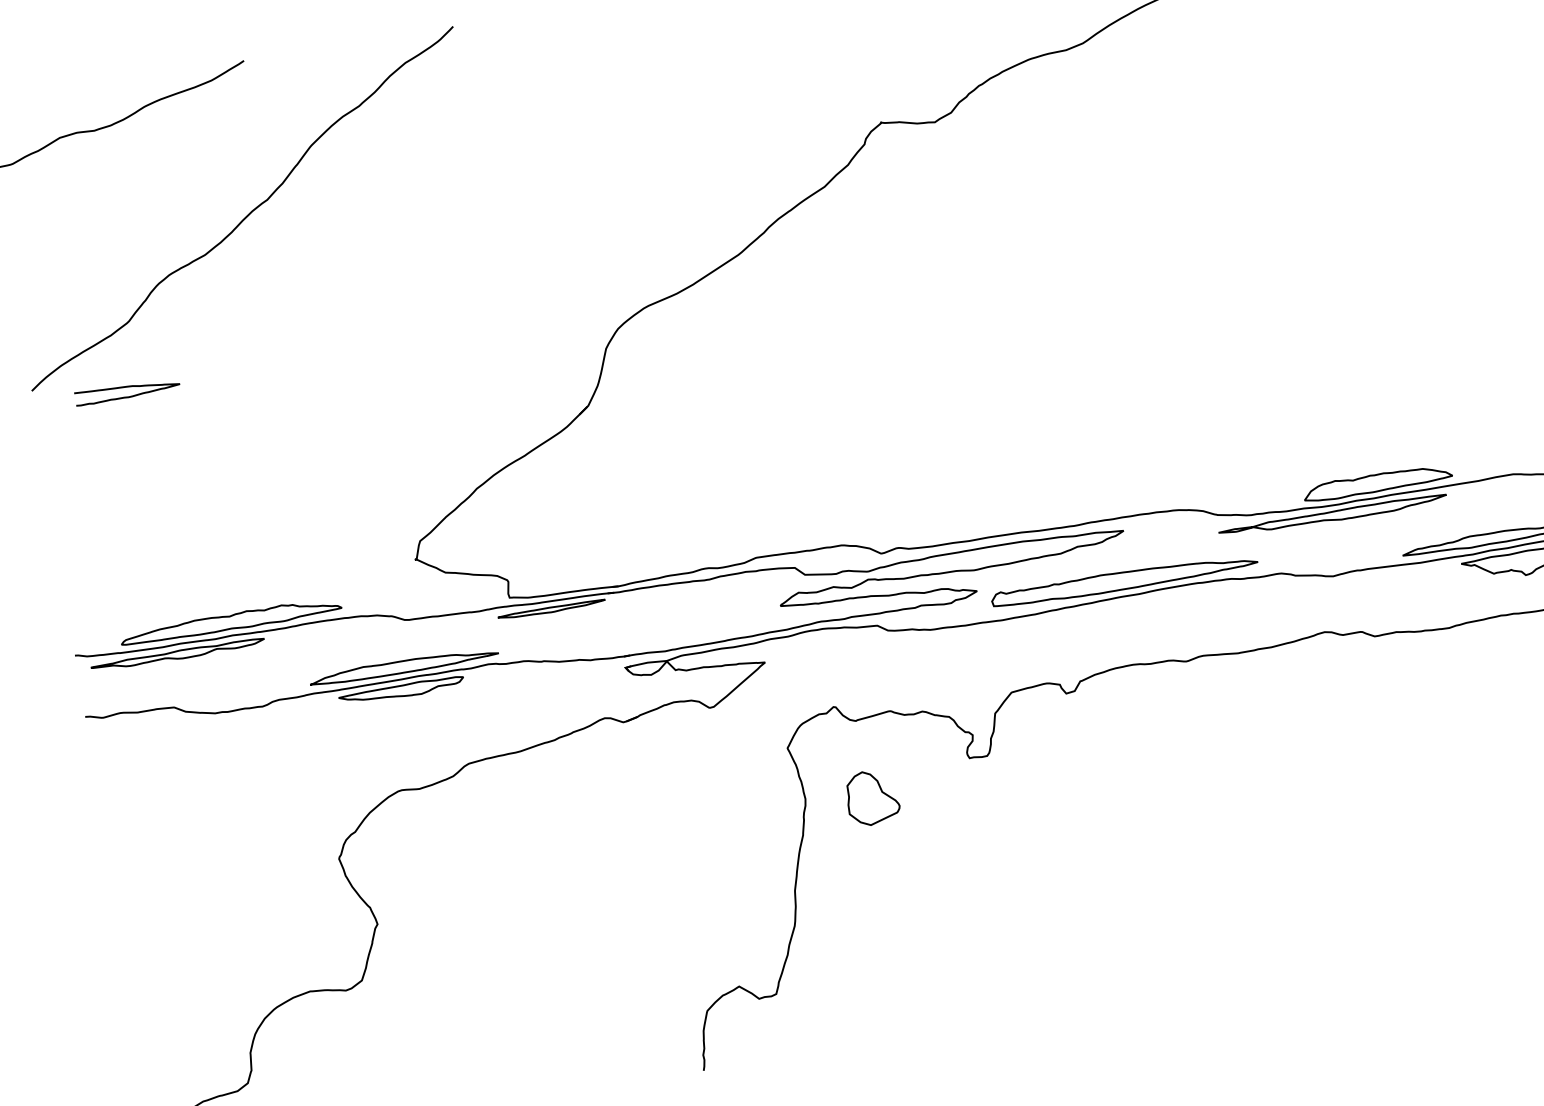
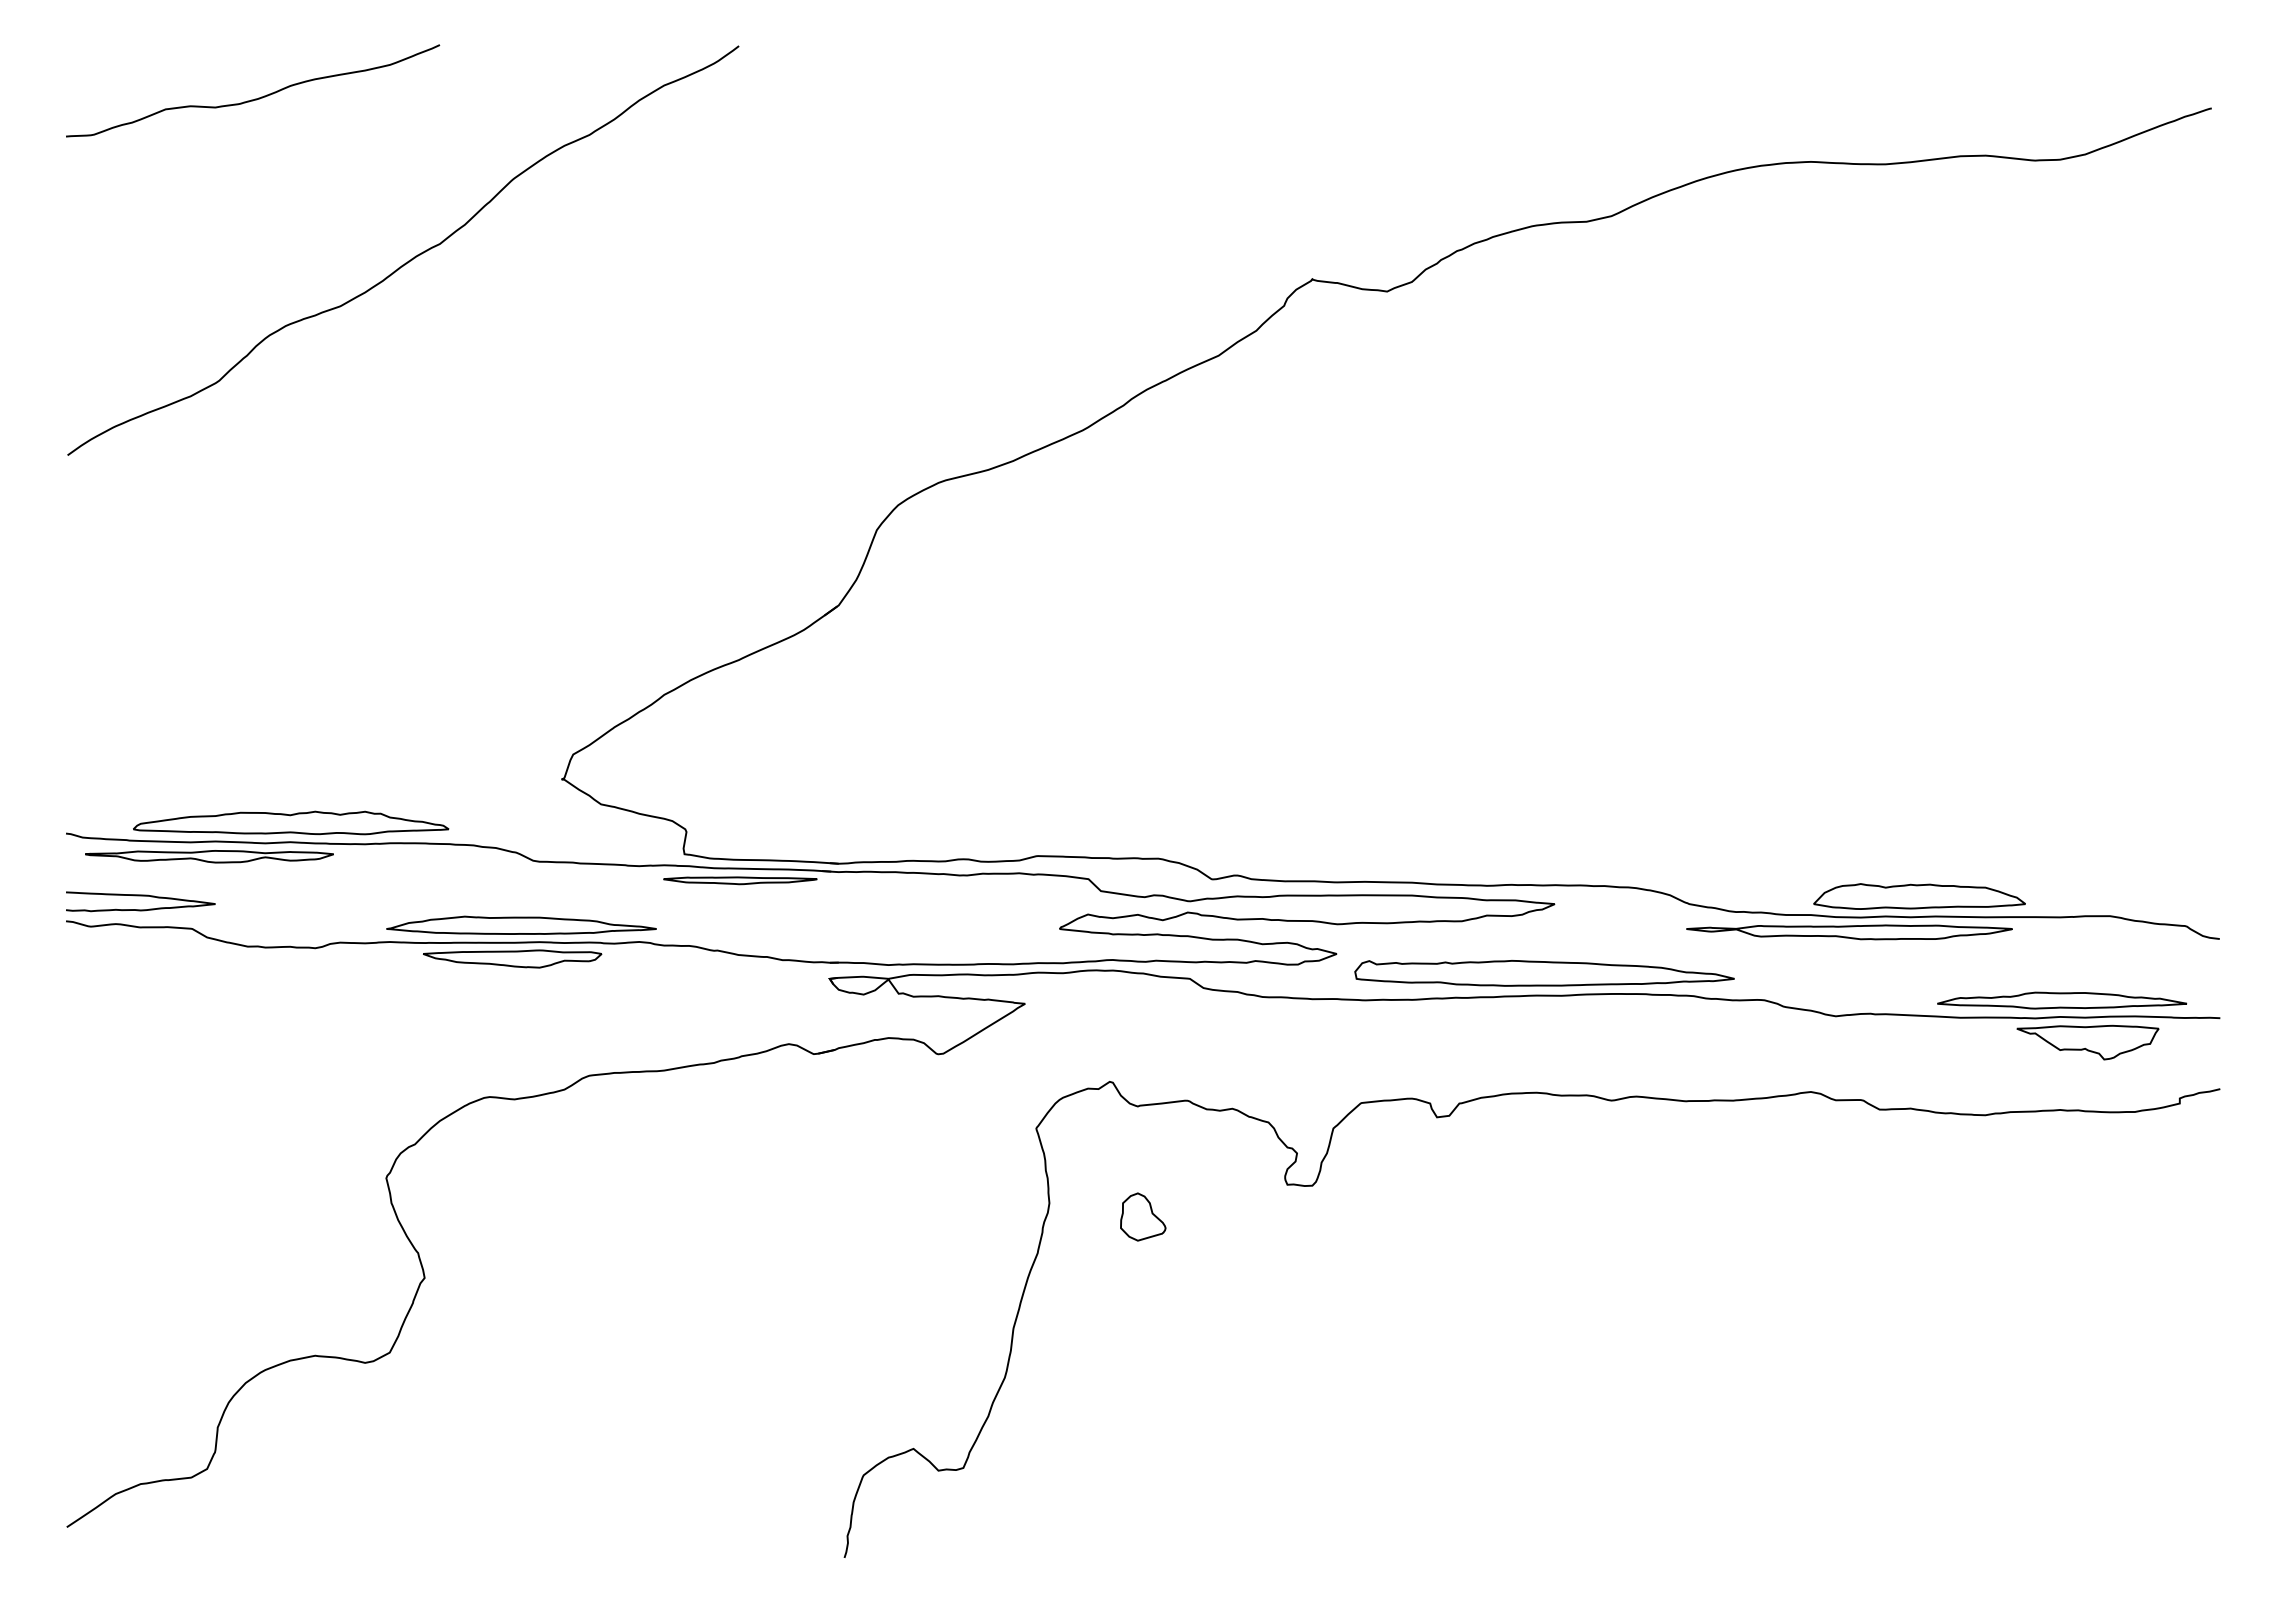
curve: (126, 387) -> (140, 896), moved
part: (872, 797) -> (1143, 1216), size x0.62

